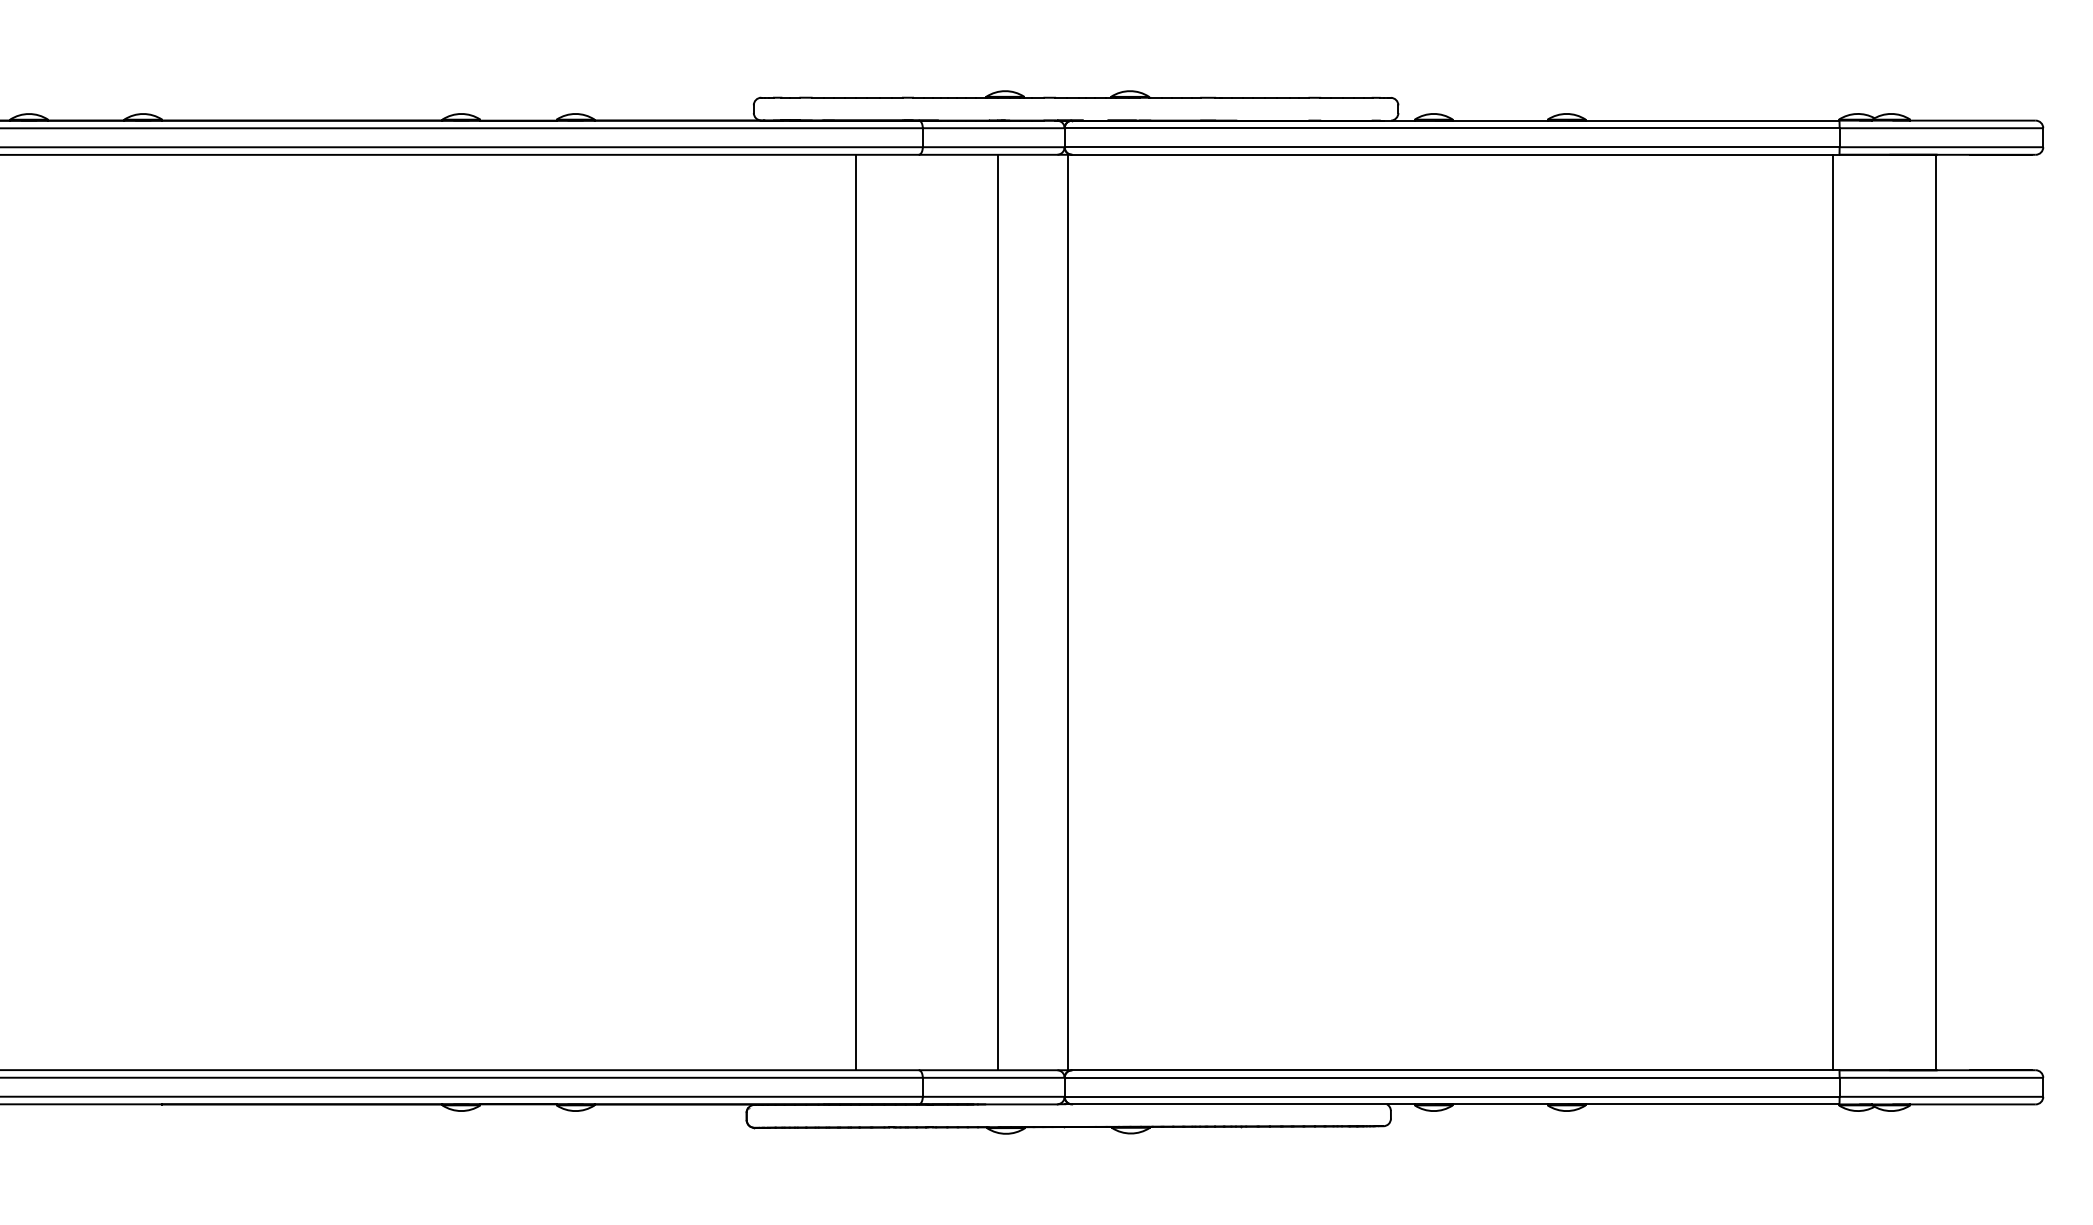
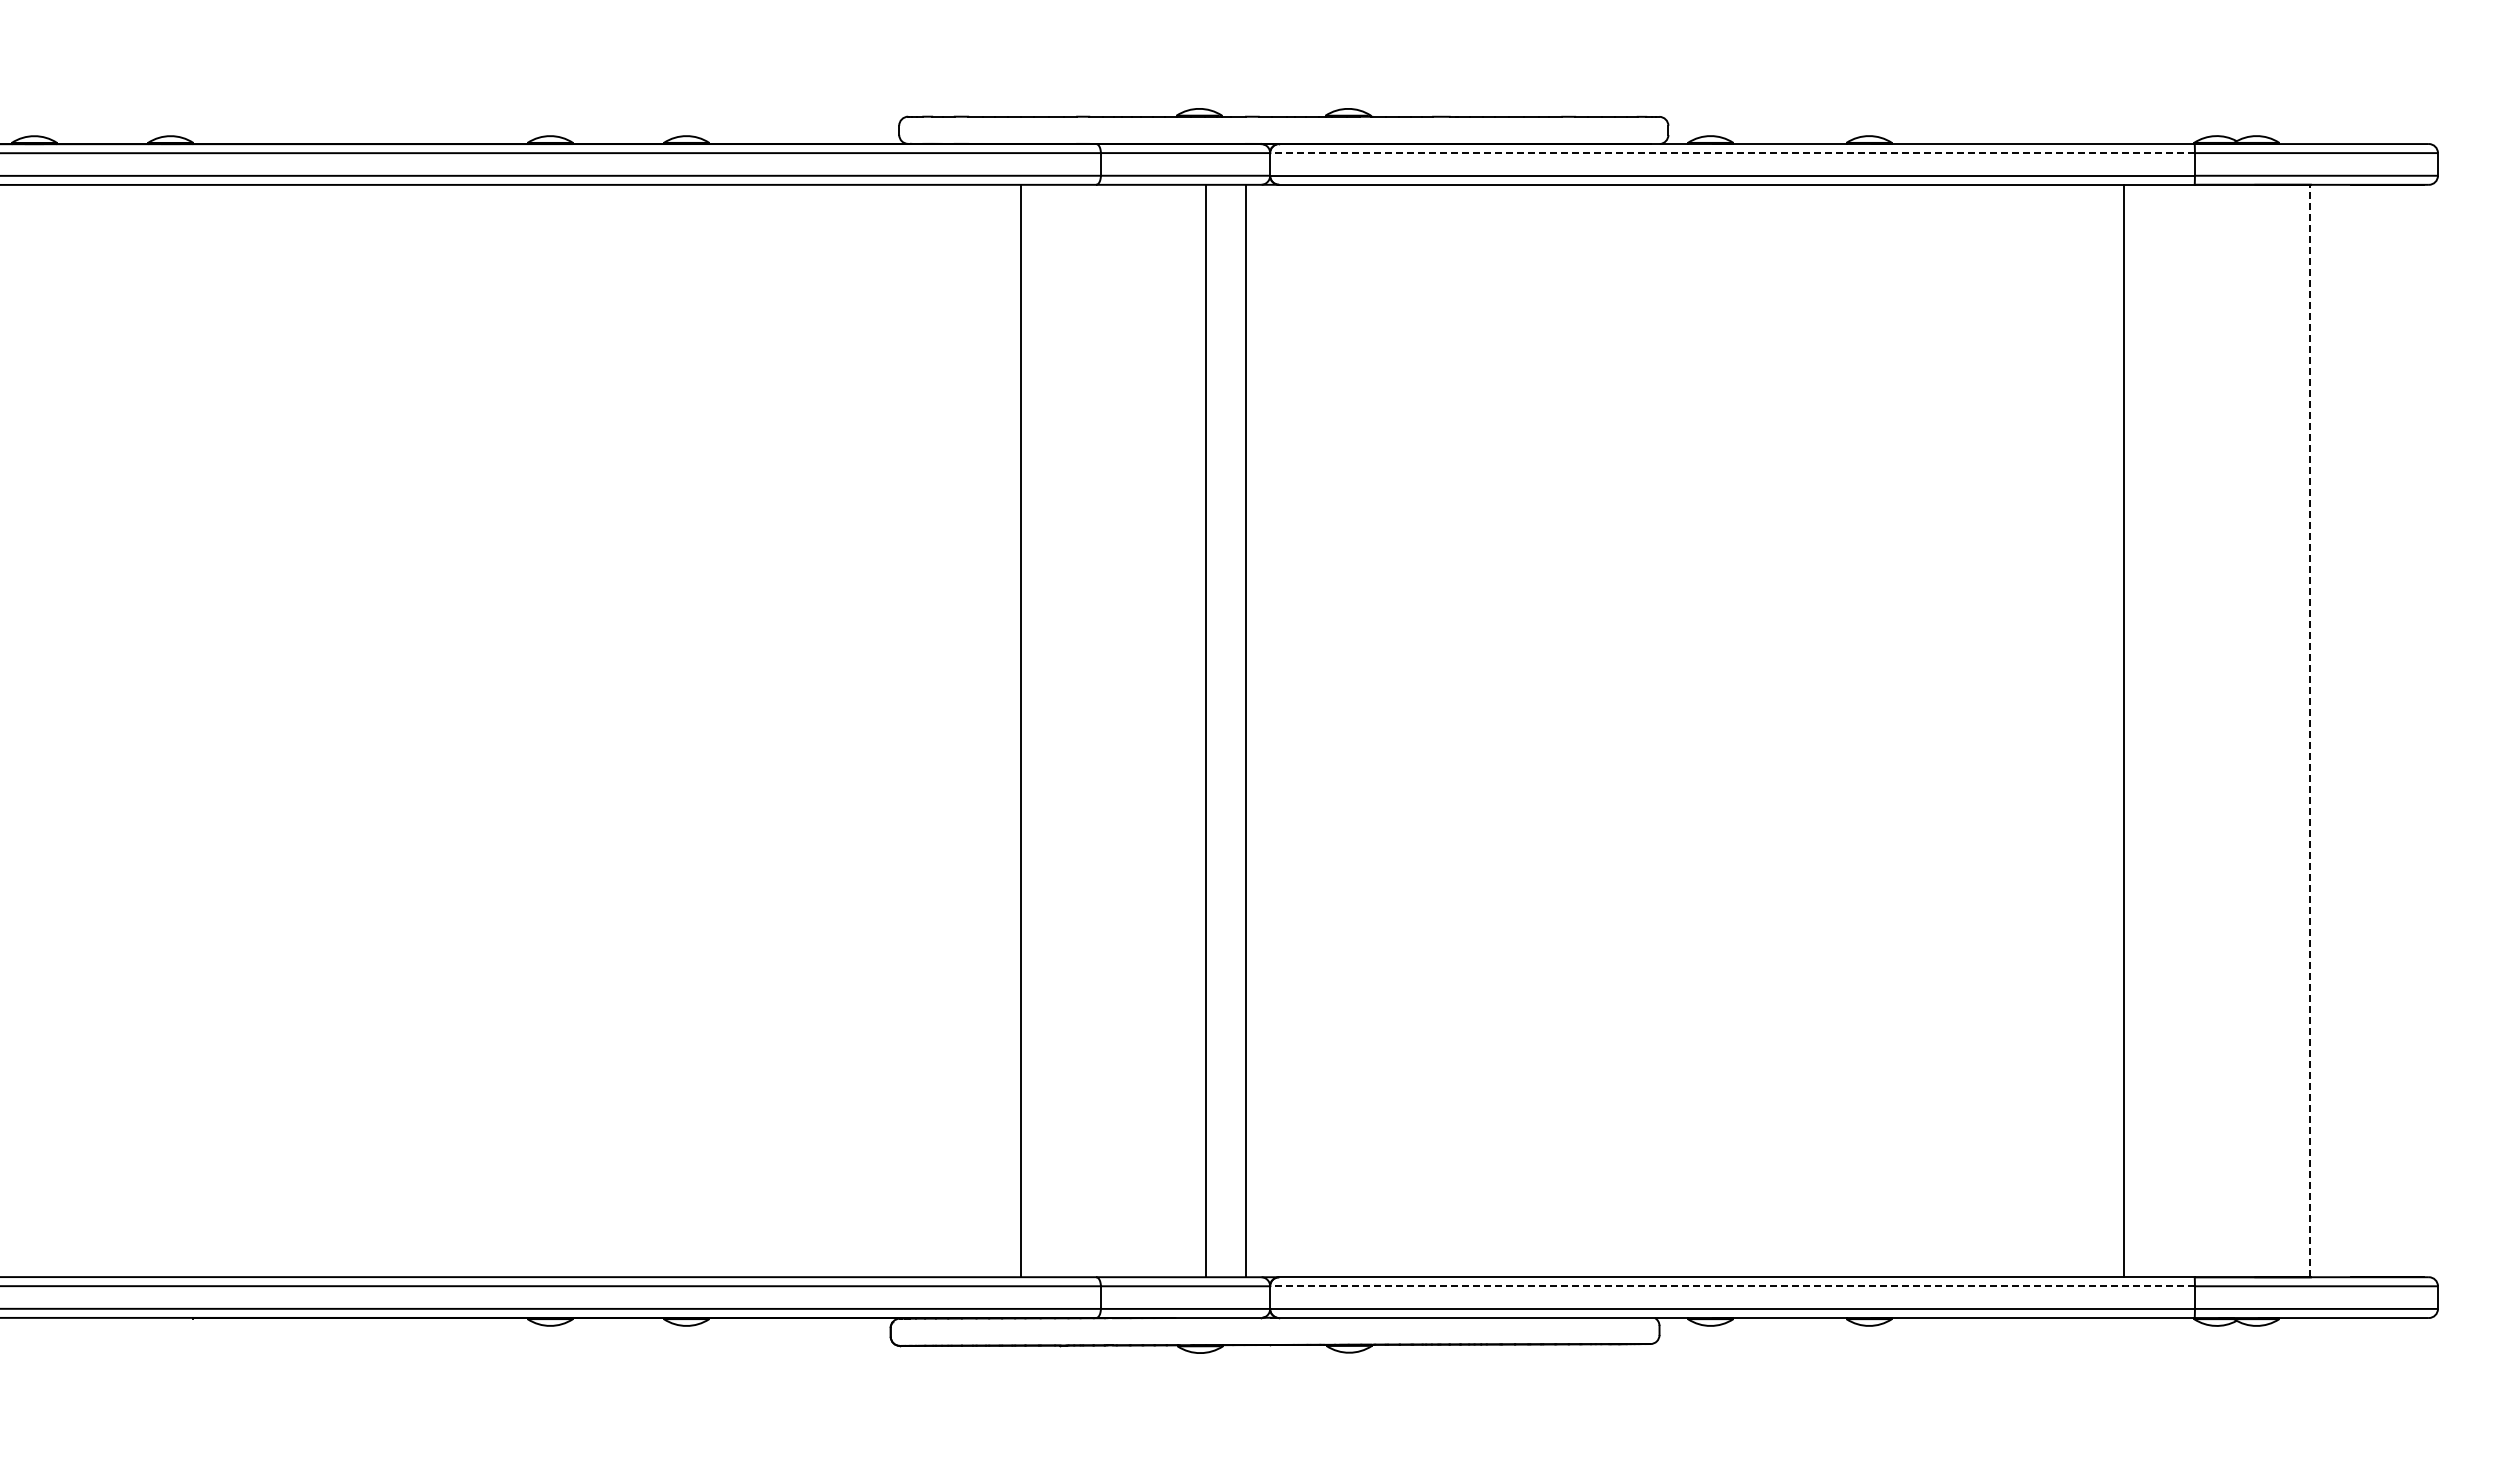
line: (1452, 128) -> (1732, 153), solid -> dashed
line: (997, 612) -> (1246, 730), moved
line: (1067, 612) -> (1205, 730), moved
line: (1832, 612) -> (2123, 730), moved
line: (1935, 612) -> (2309, 730), solid -> dashed
line: (1452, 1078) -> (1732, 1286), solid -> dashed

